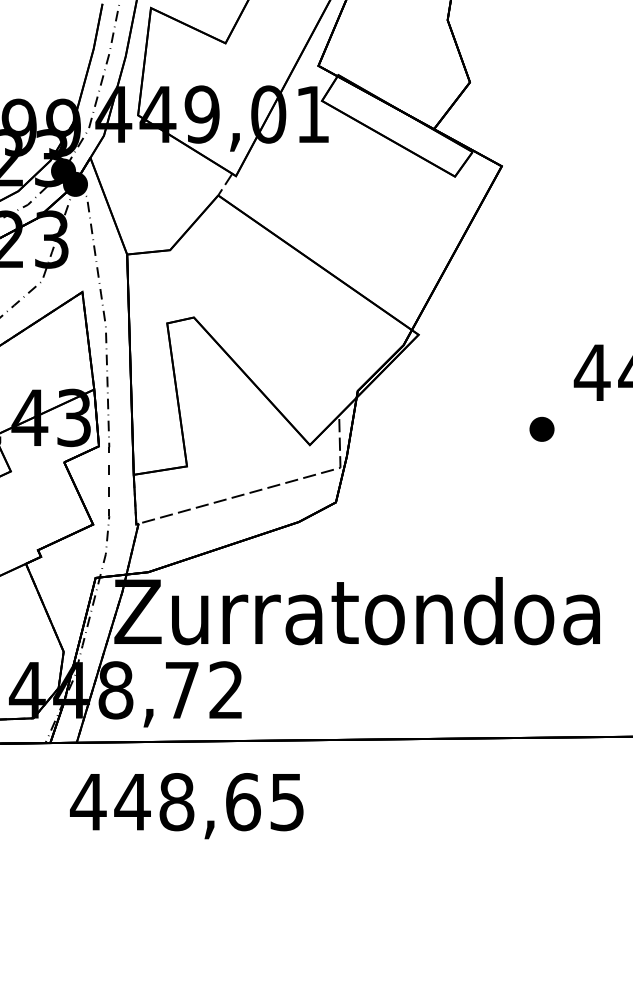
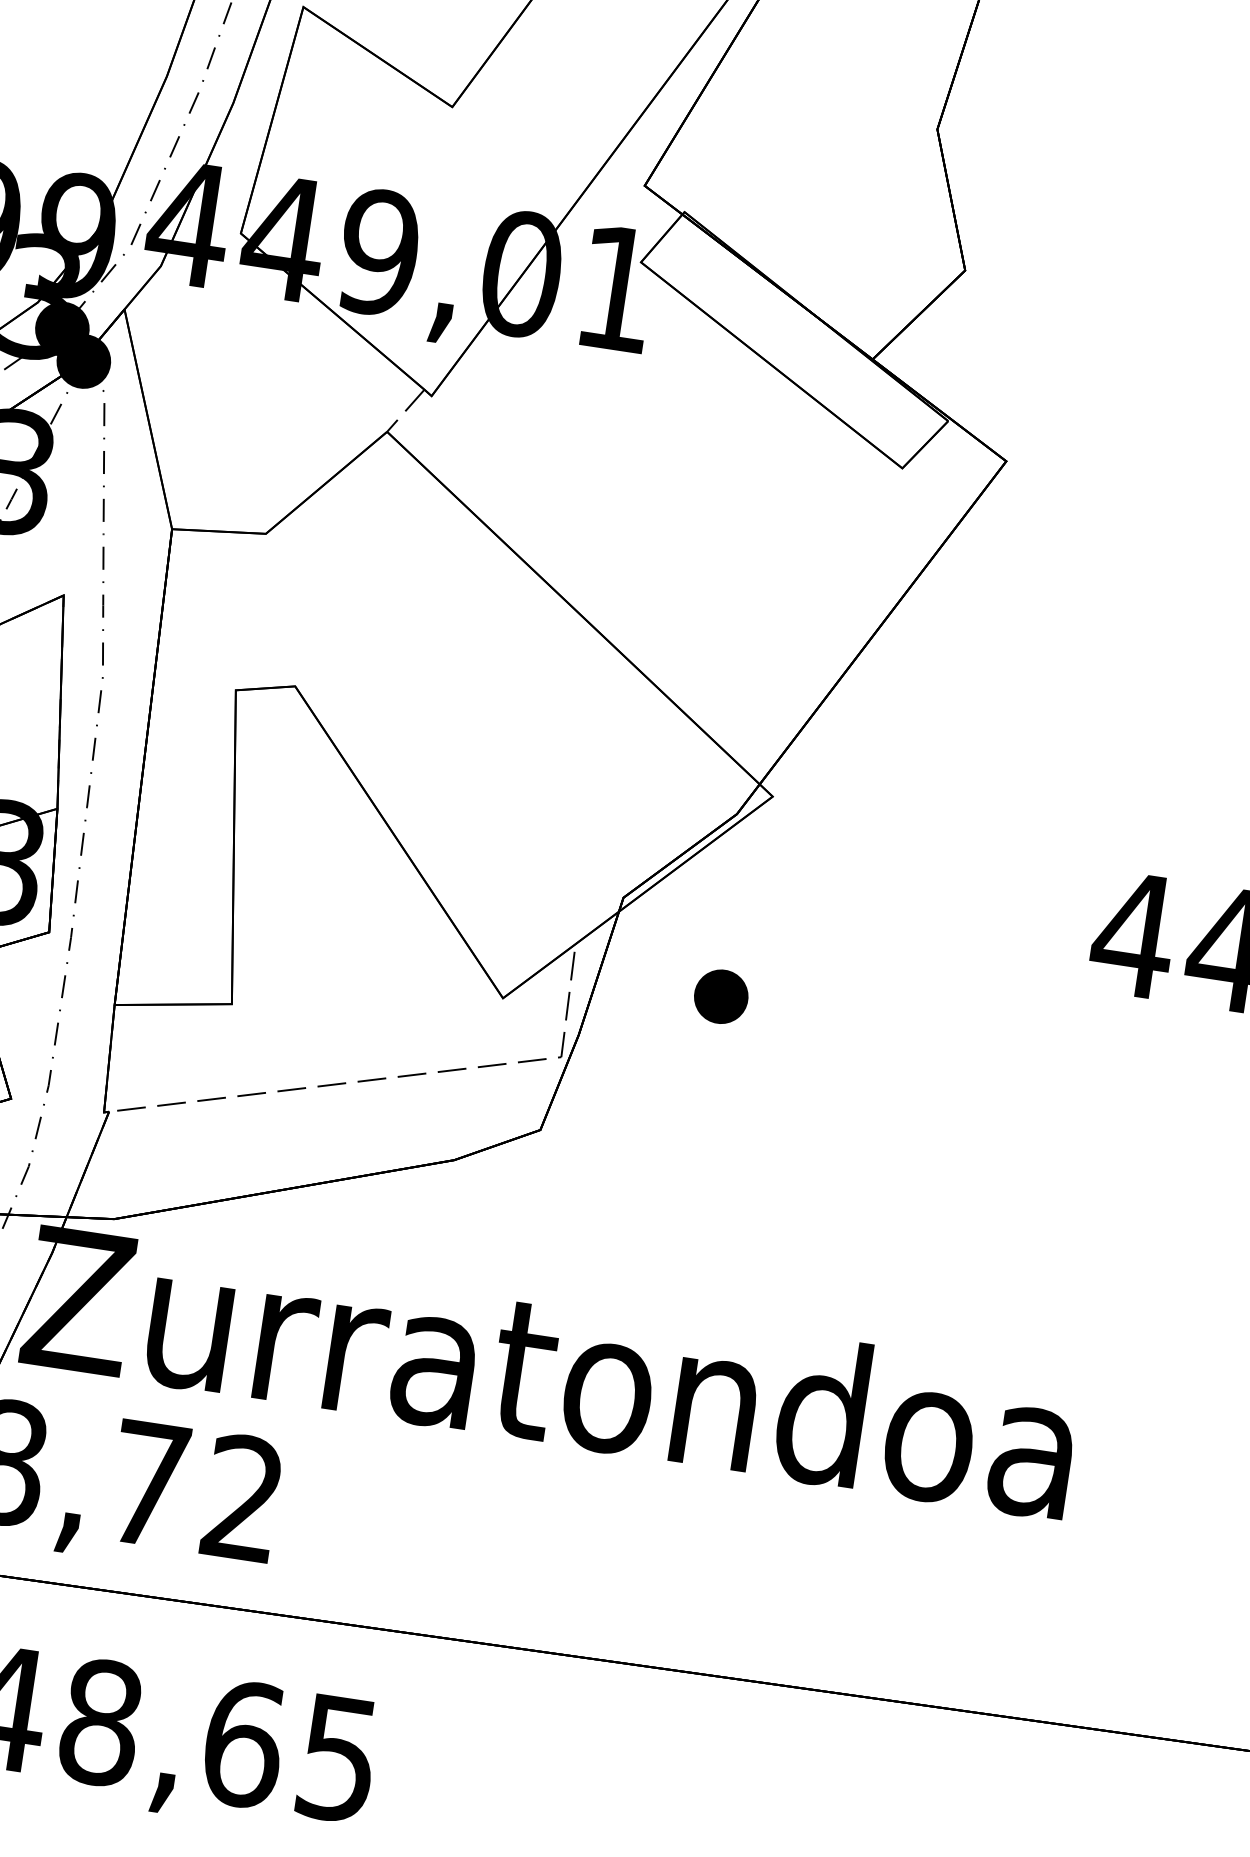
part: (541, 428) -> (720, 994), moved

